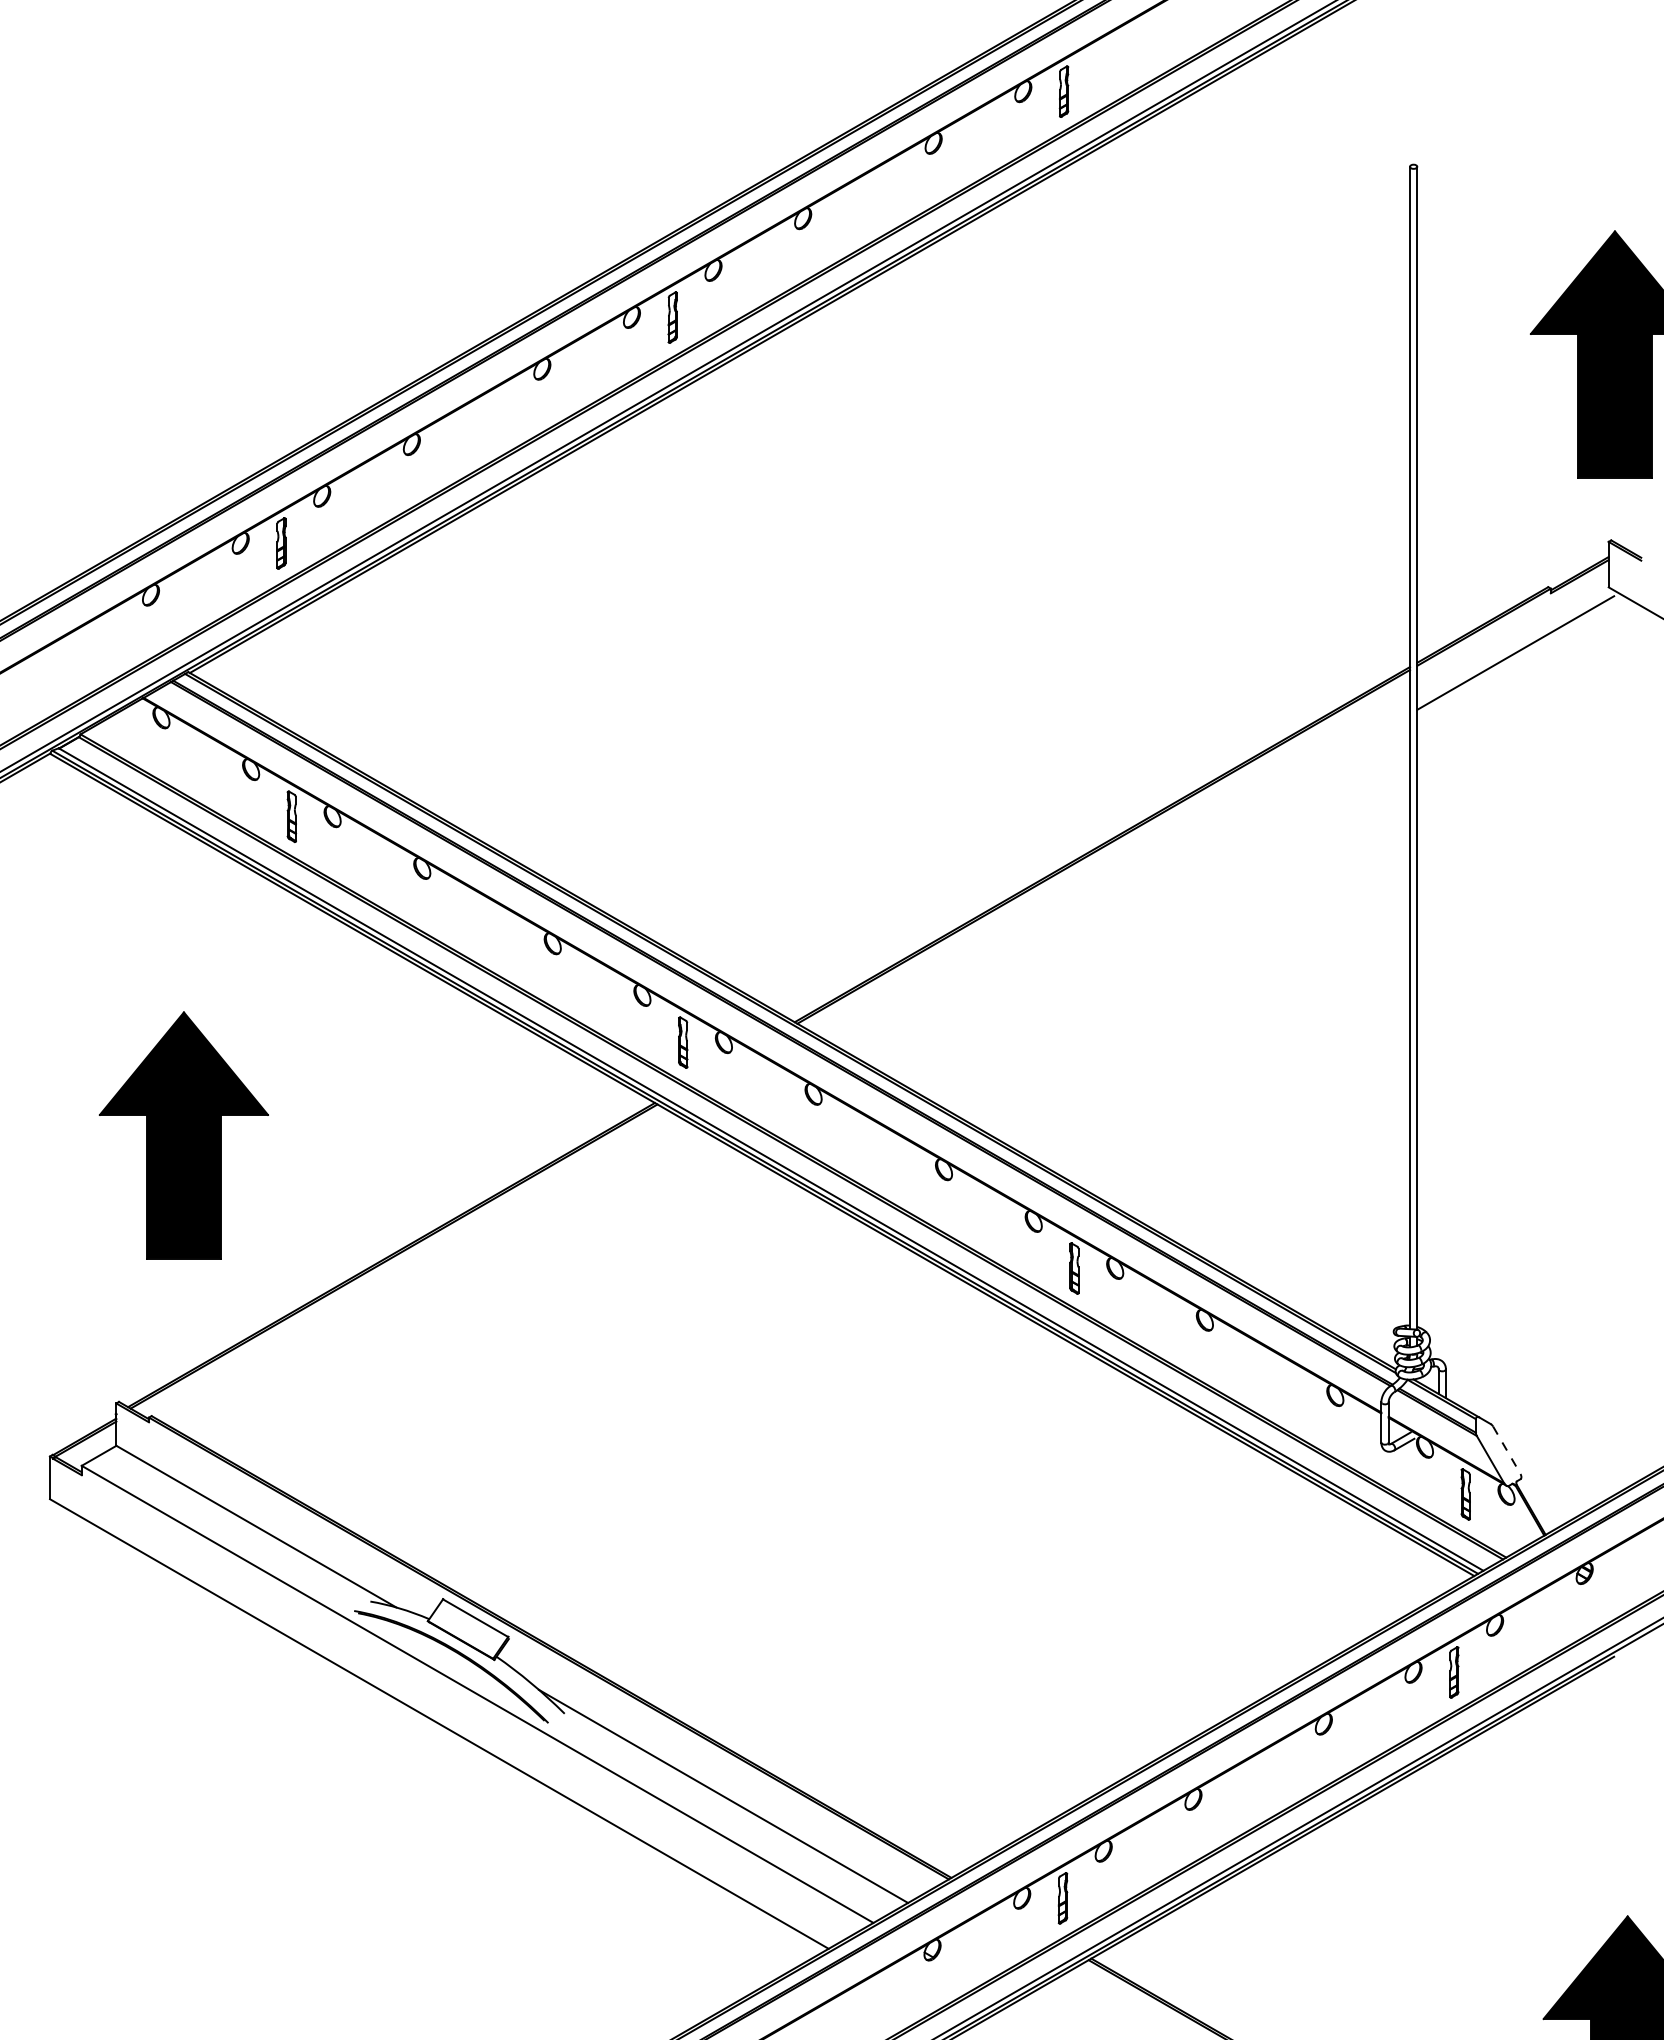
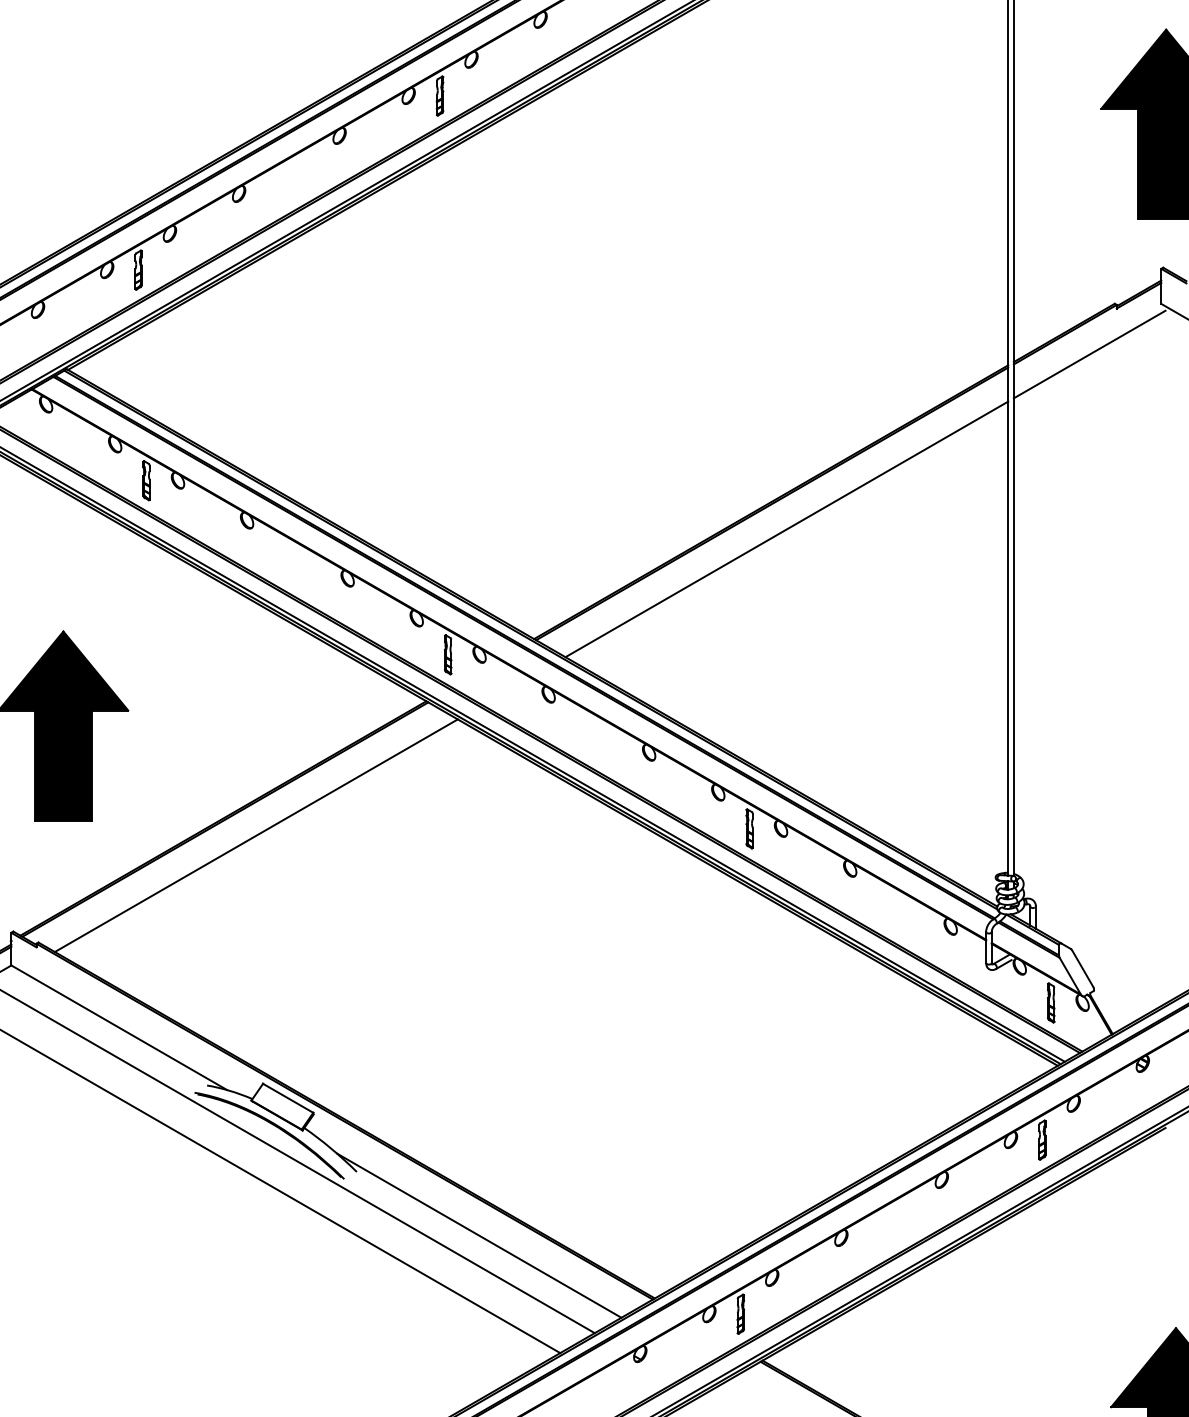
line: (1122, 879) -> (786, 529), added
line: (433, 1277) -> (255, 835), added
line: (1507, 1450) -> (1083, 969), dashed -> solid

